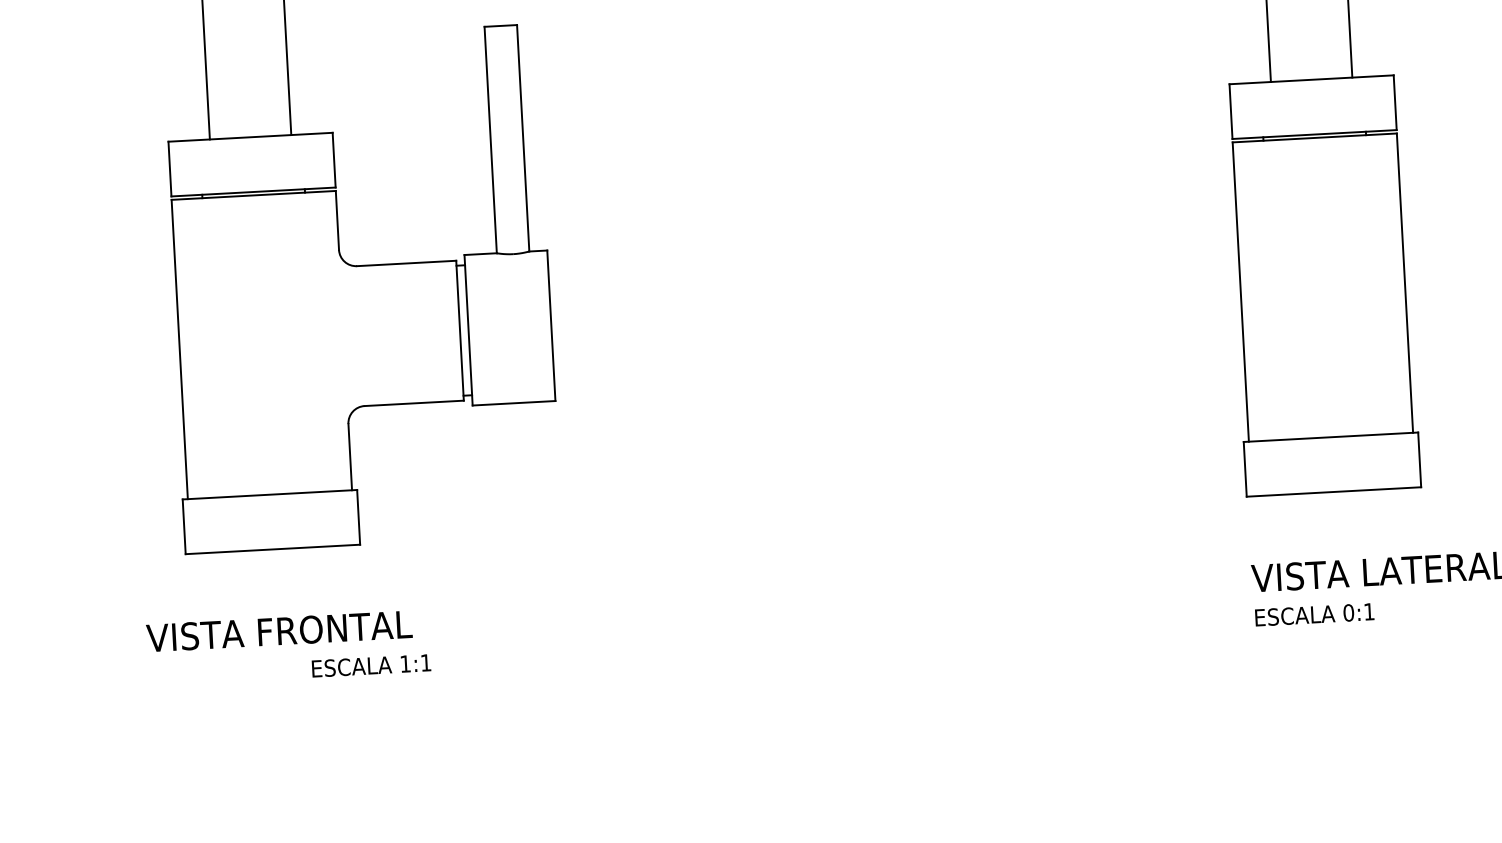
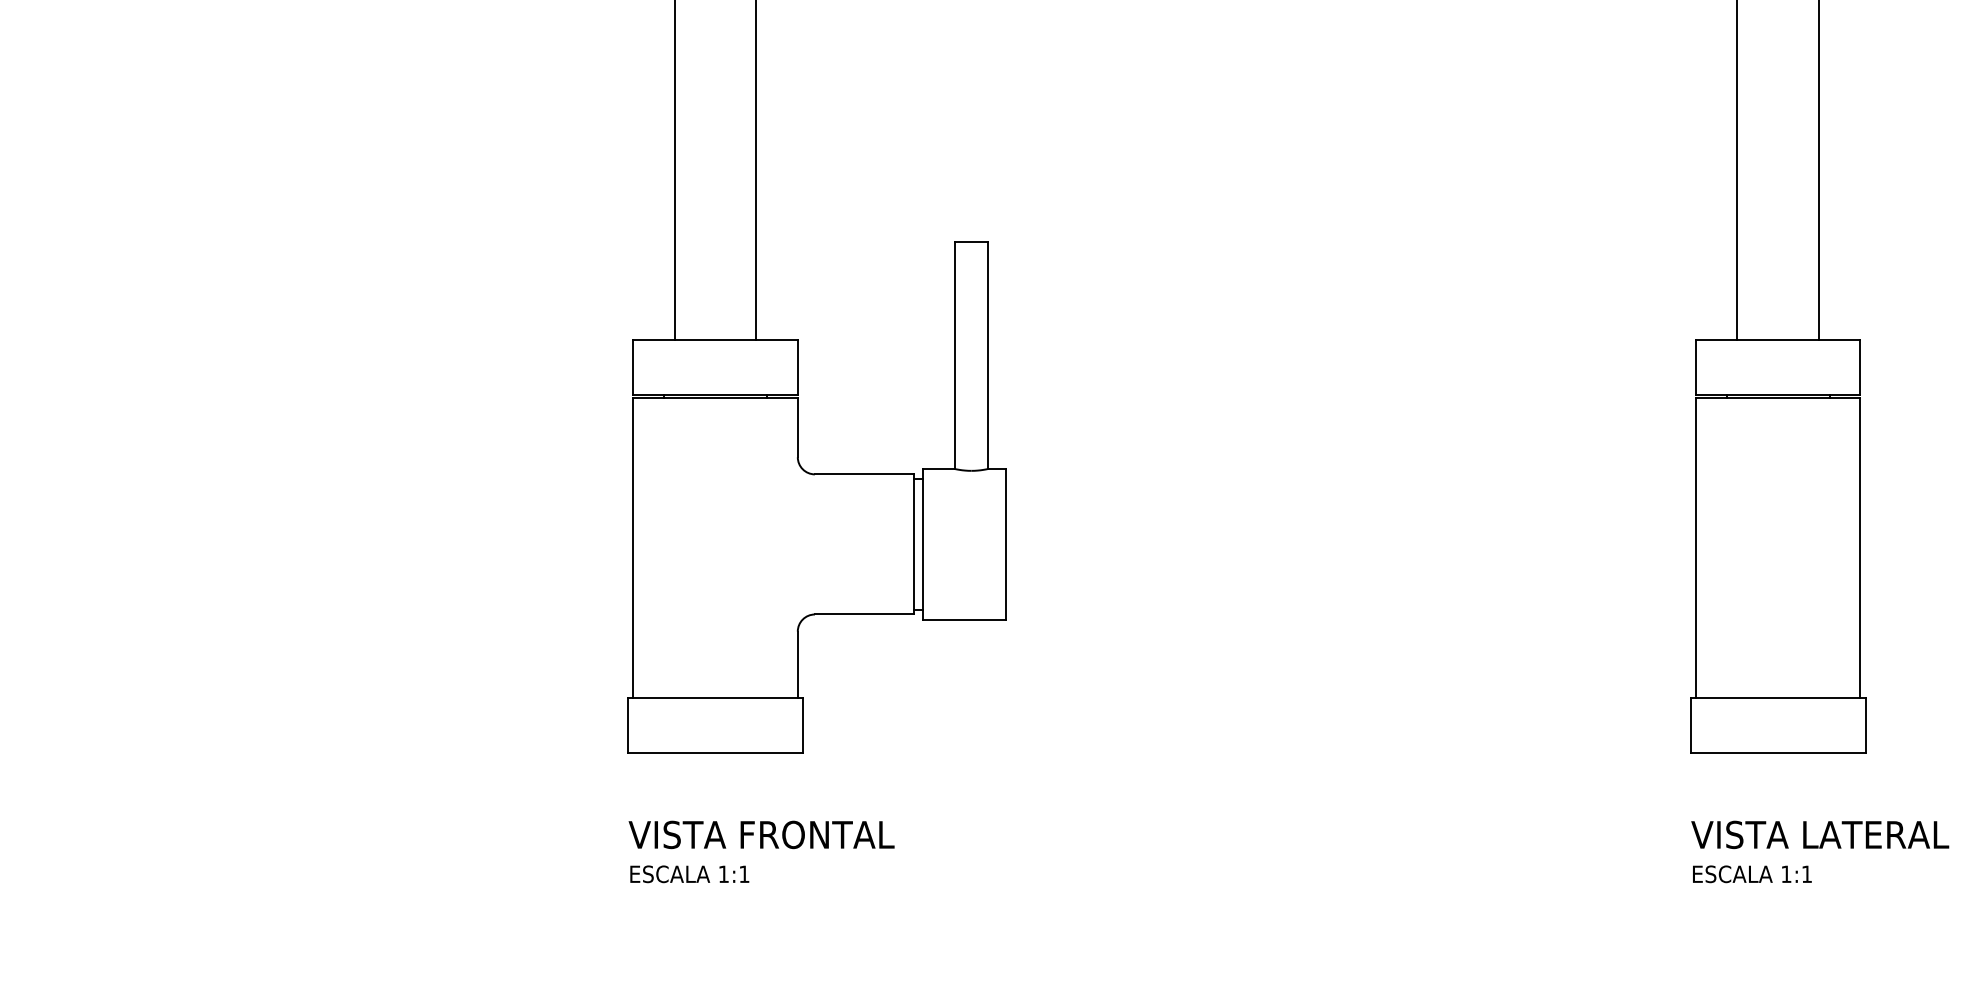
text: (1348, 613) -> (1786, 874), 0:1 -> 1:1
text: (279, 631) -> (761, 834), moved
text: (371, 666) -> (689, 874), moved

